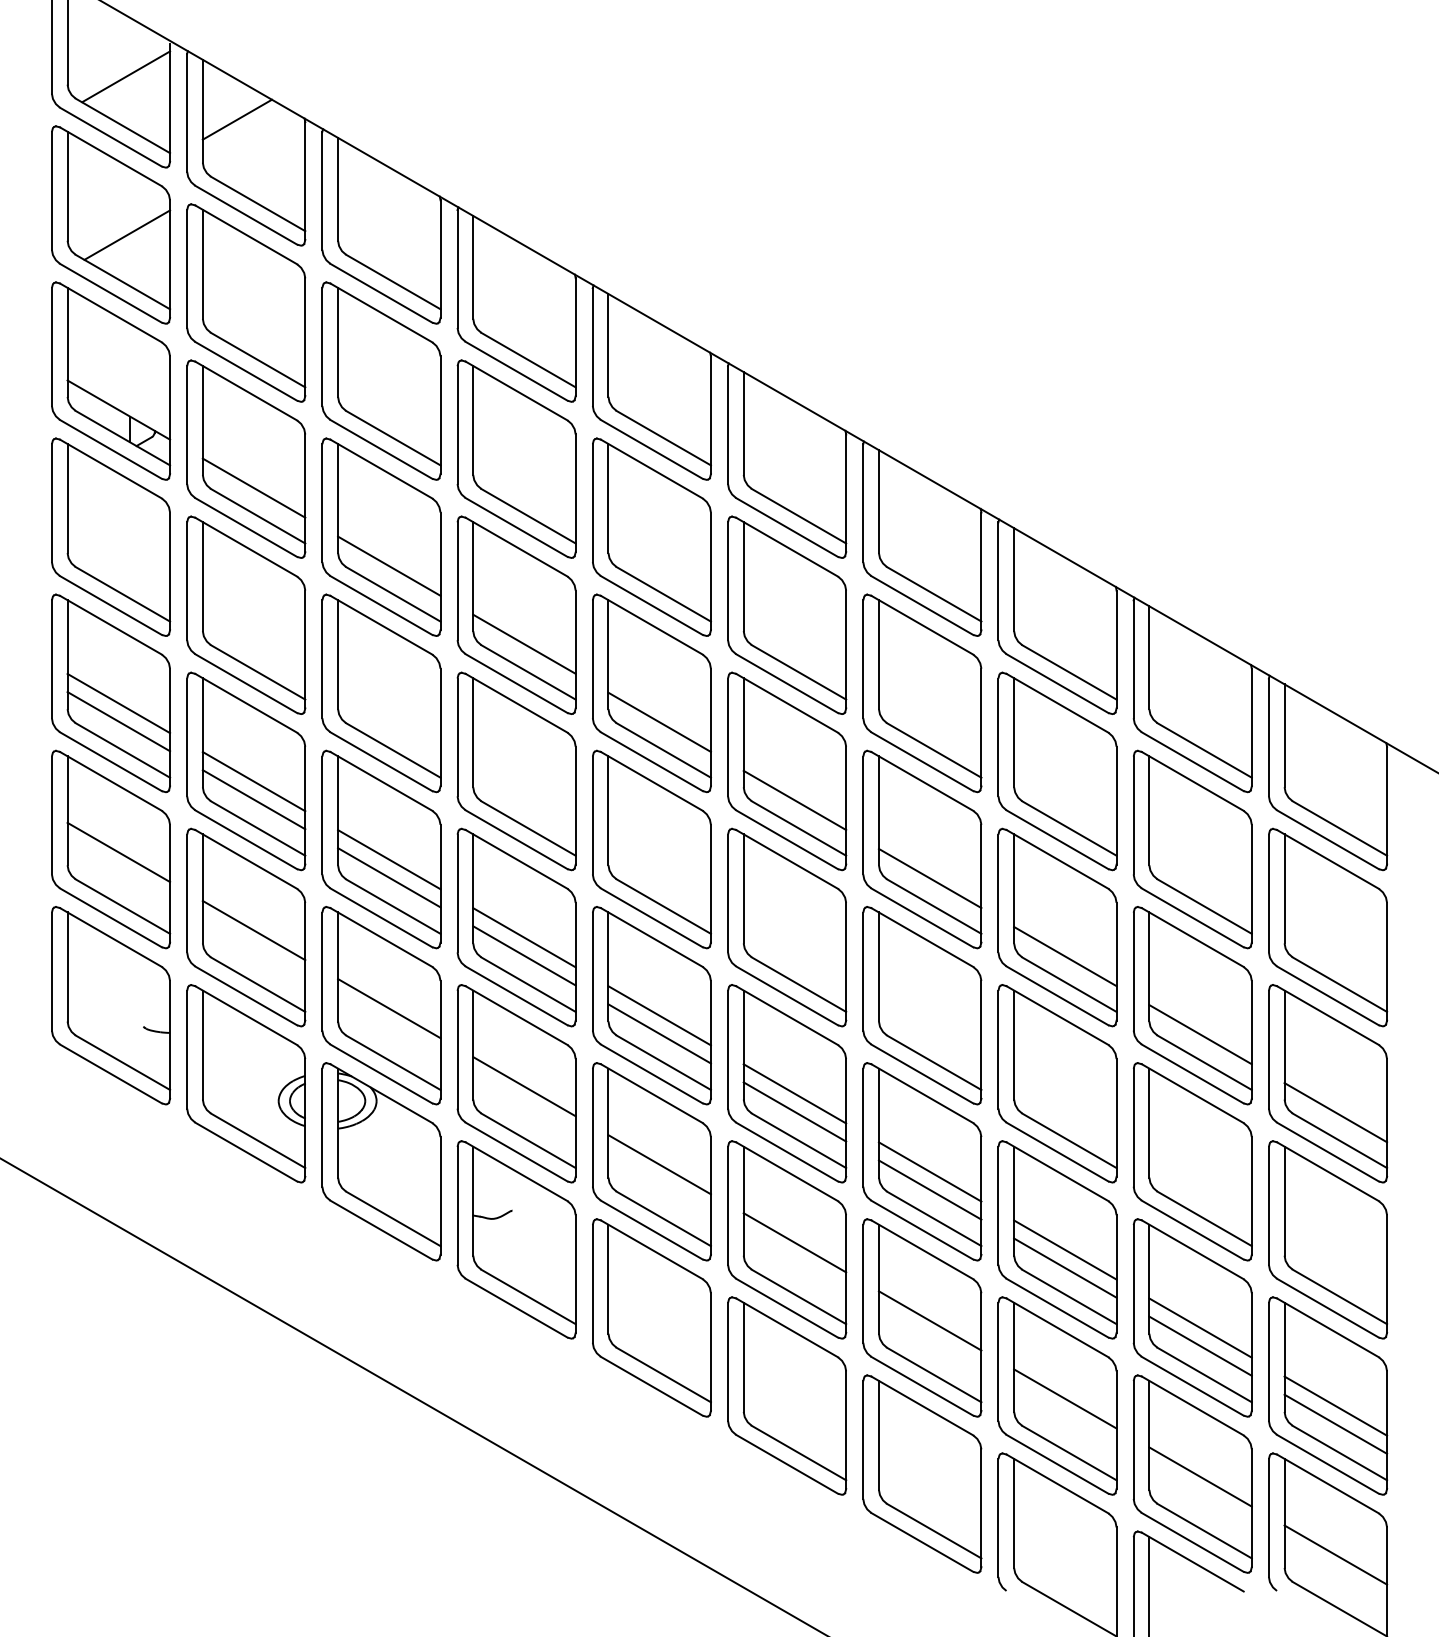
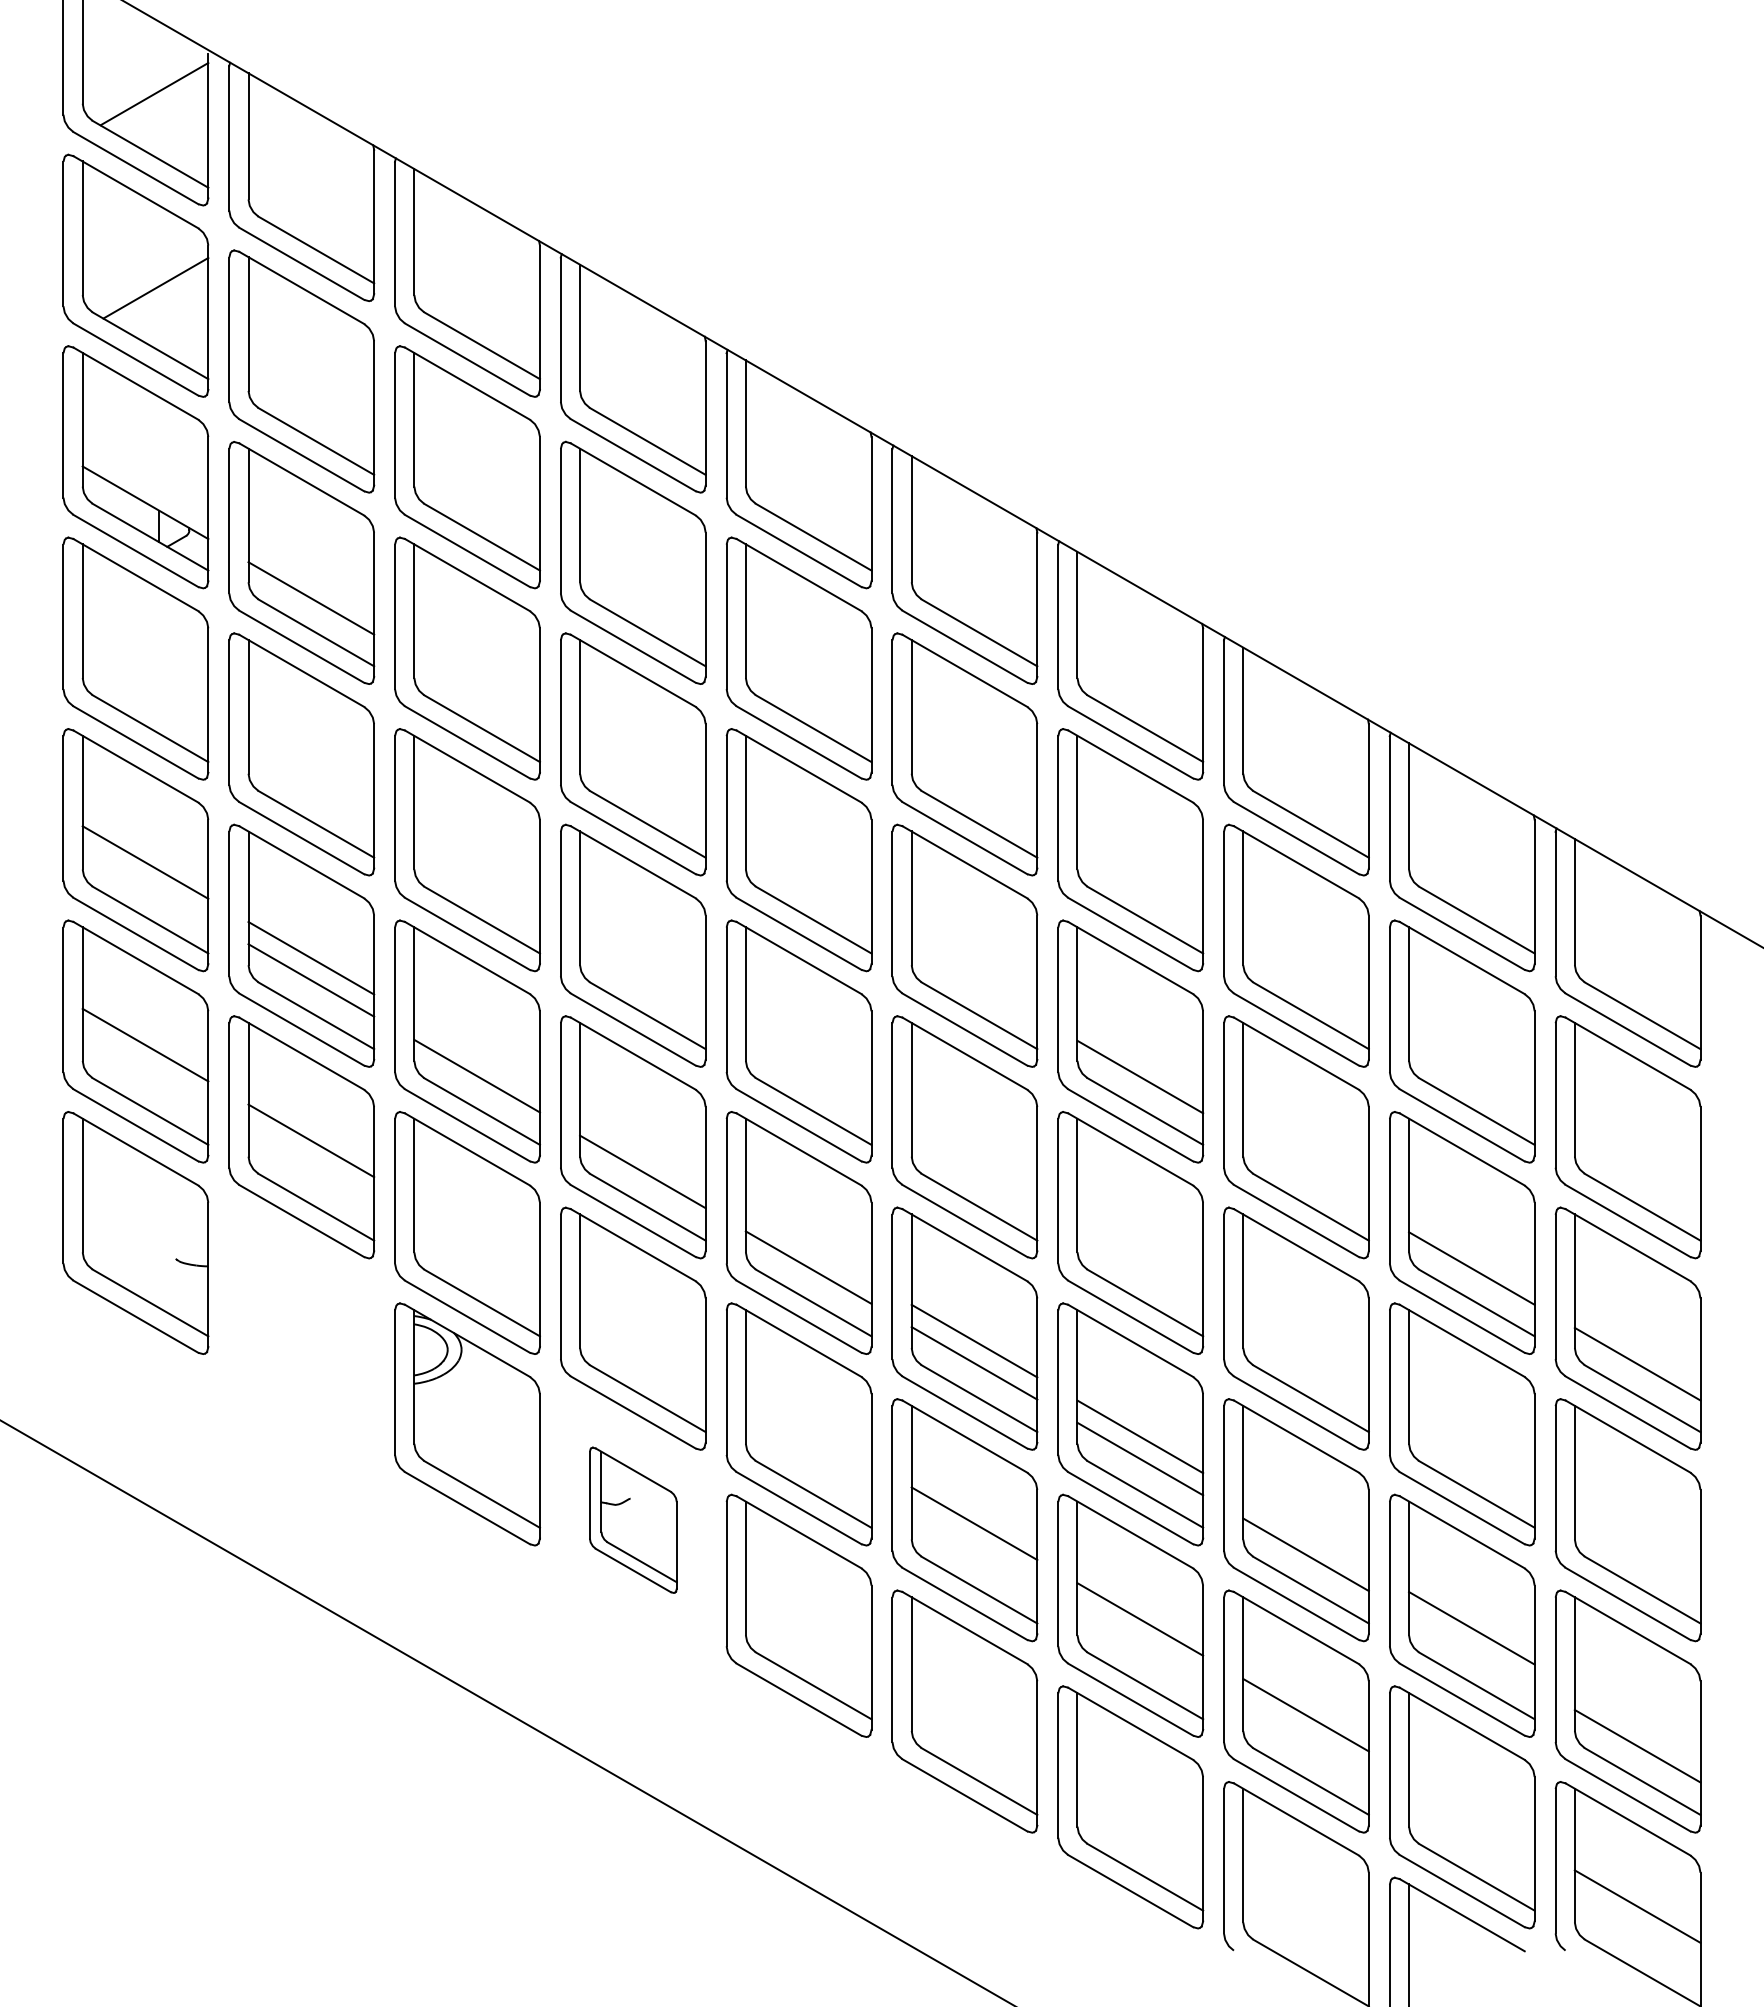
line: (237, 119) -> (290, 146), removed
line: (388, 565) -> (476, 693), removed
line: (524, 643) -> (642, 789), removed
line: (118, 721) -> (145, 884), removed
line: (659, 722) -> (808, 885), removed
line: (794, 800) -> (974, 981), removed
line: (388, 859) -> (476, 1053), removed
line: (524, 937) -> (642, 1149), removed
line: (1064, 956) -> (1305, 1172), removed
line: (388, 1008) -> (476, 1236), removed
line: (659, 1015) -> (808, 1245), removed
part: (246, 1083) -> (301, 1328), removed
line: (524, 1086) -> (642, 1332), removed
line: (659, 1164) -> (808, 1427), removed
part: (516, 1240) -> (633, 1520), size x0.6
line: (1064, 1249) -> (1305, 1532), removed
line: (1200, 1346) -> (1471, 1650), removed
line: (1335, 1405) -> (1637, 1723), removed
line: (1200, 1476) -> (1471, 1810), removed

